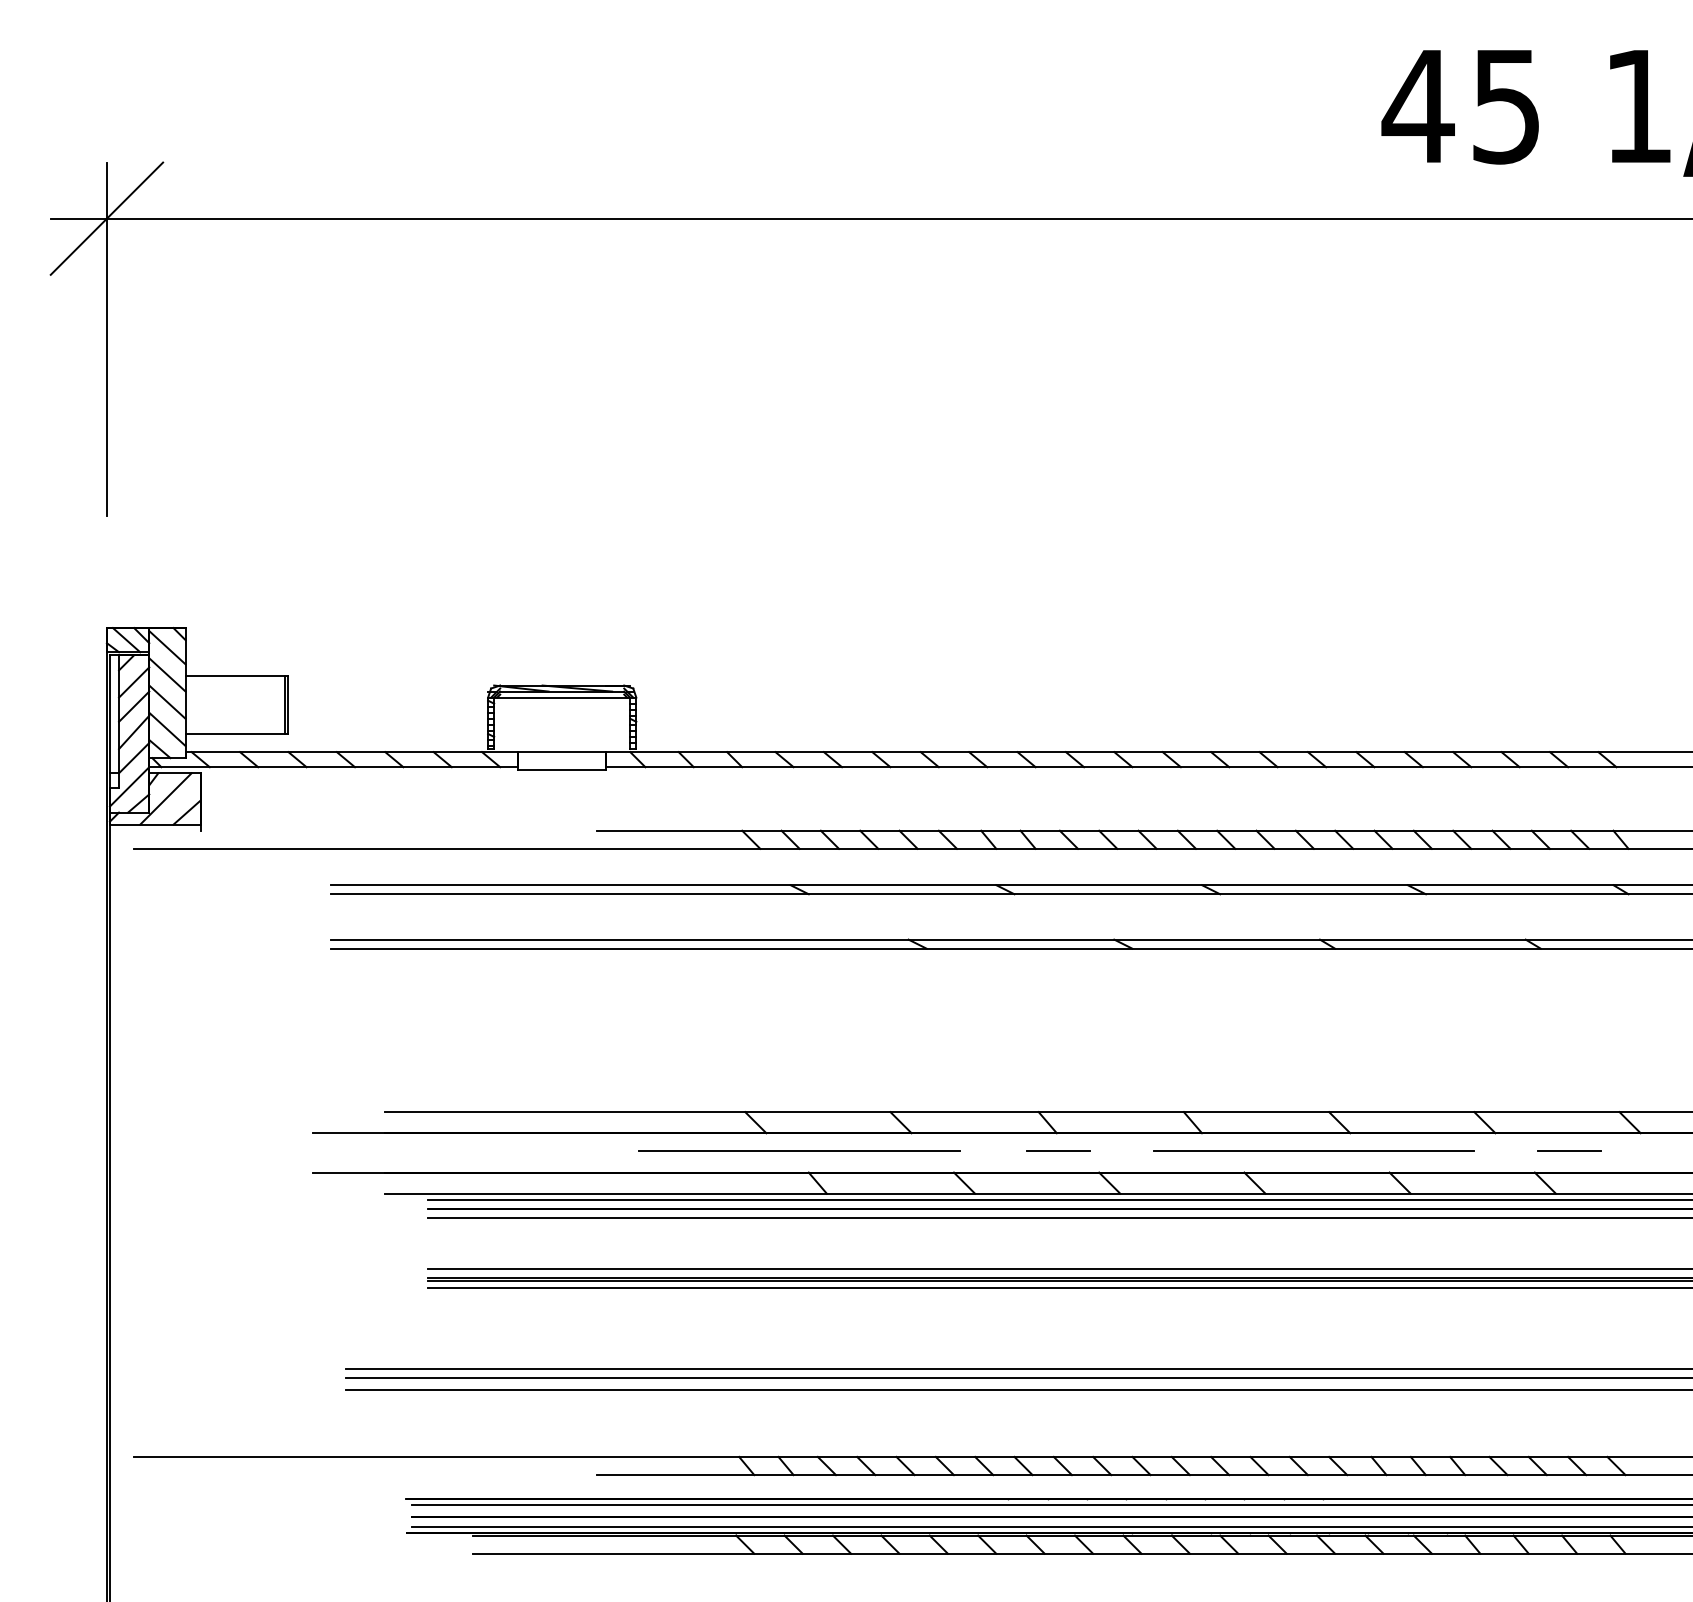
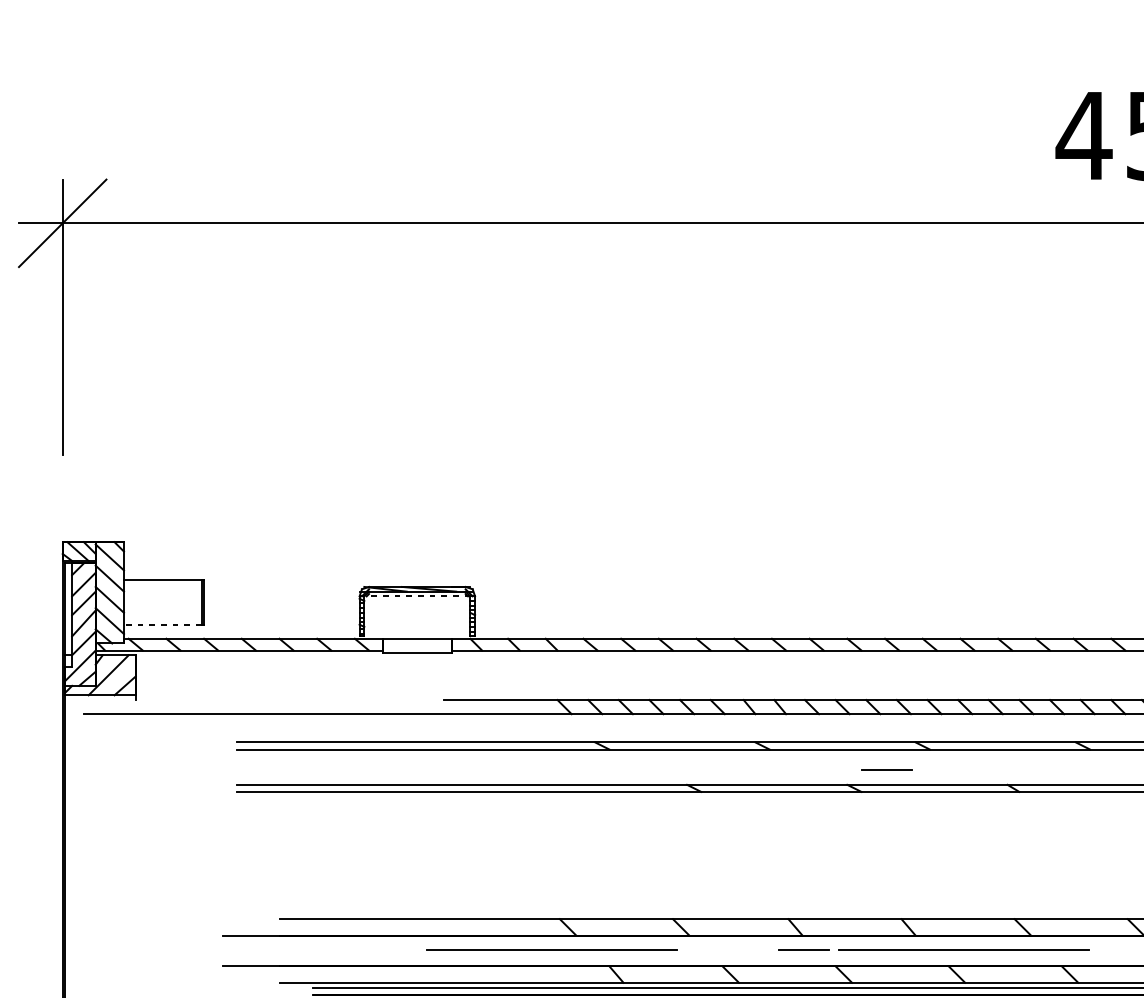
line: (561, 697) -> (416, 596), solid -> dashed
line: (235, 733) -> (162, 624), solid -> dashed
line: (1165, 919) -> (887, 769), added
line: (799, 1150) -> (551, 949), moved
line: (1313, 1150) -> (963, 949), moved

